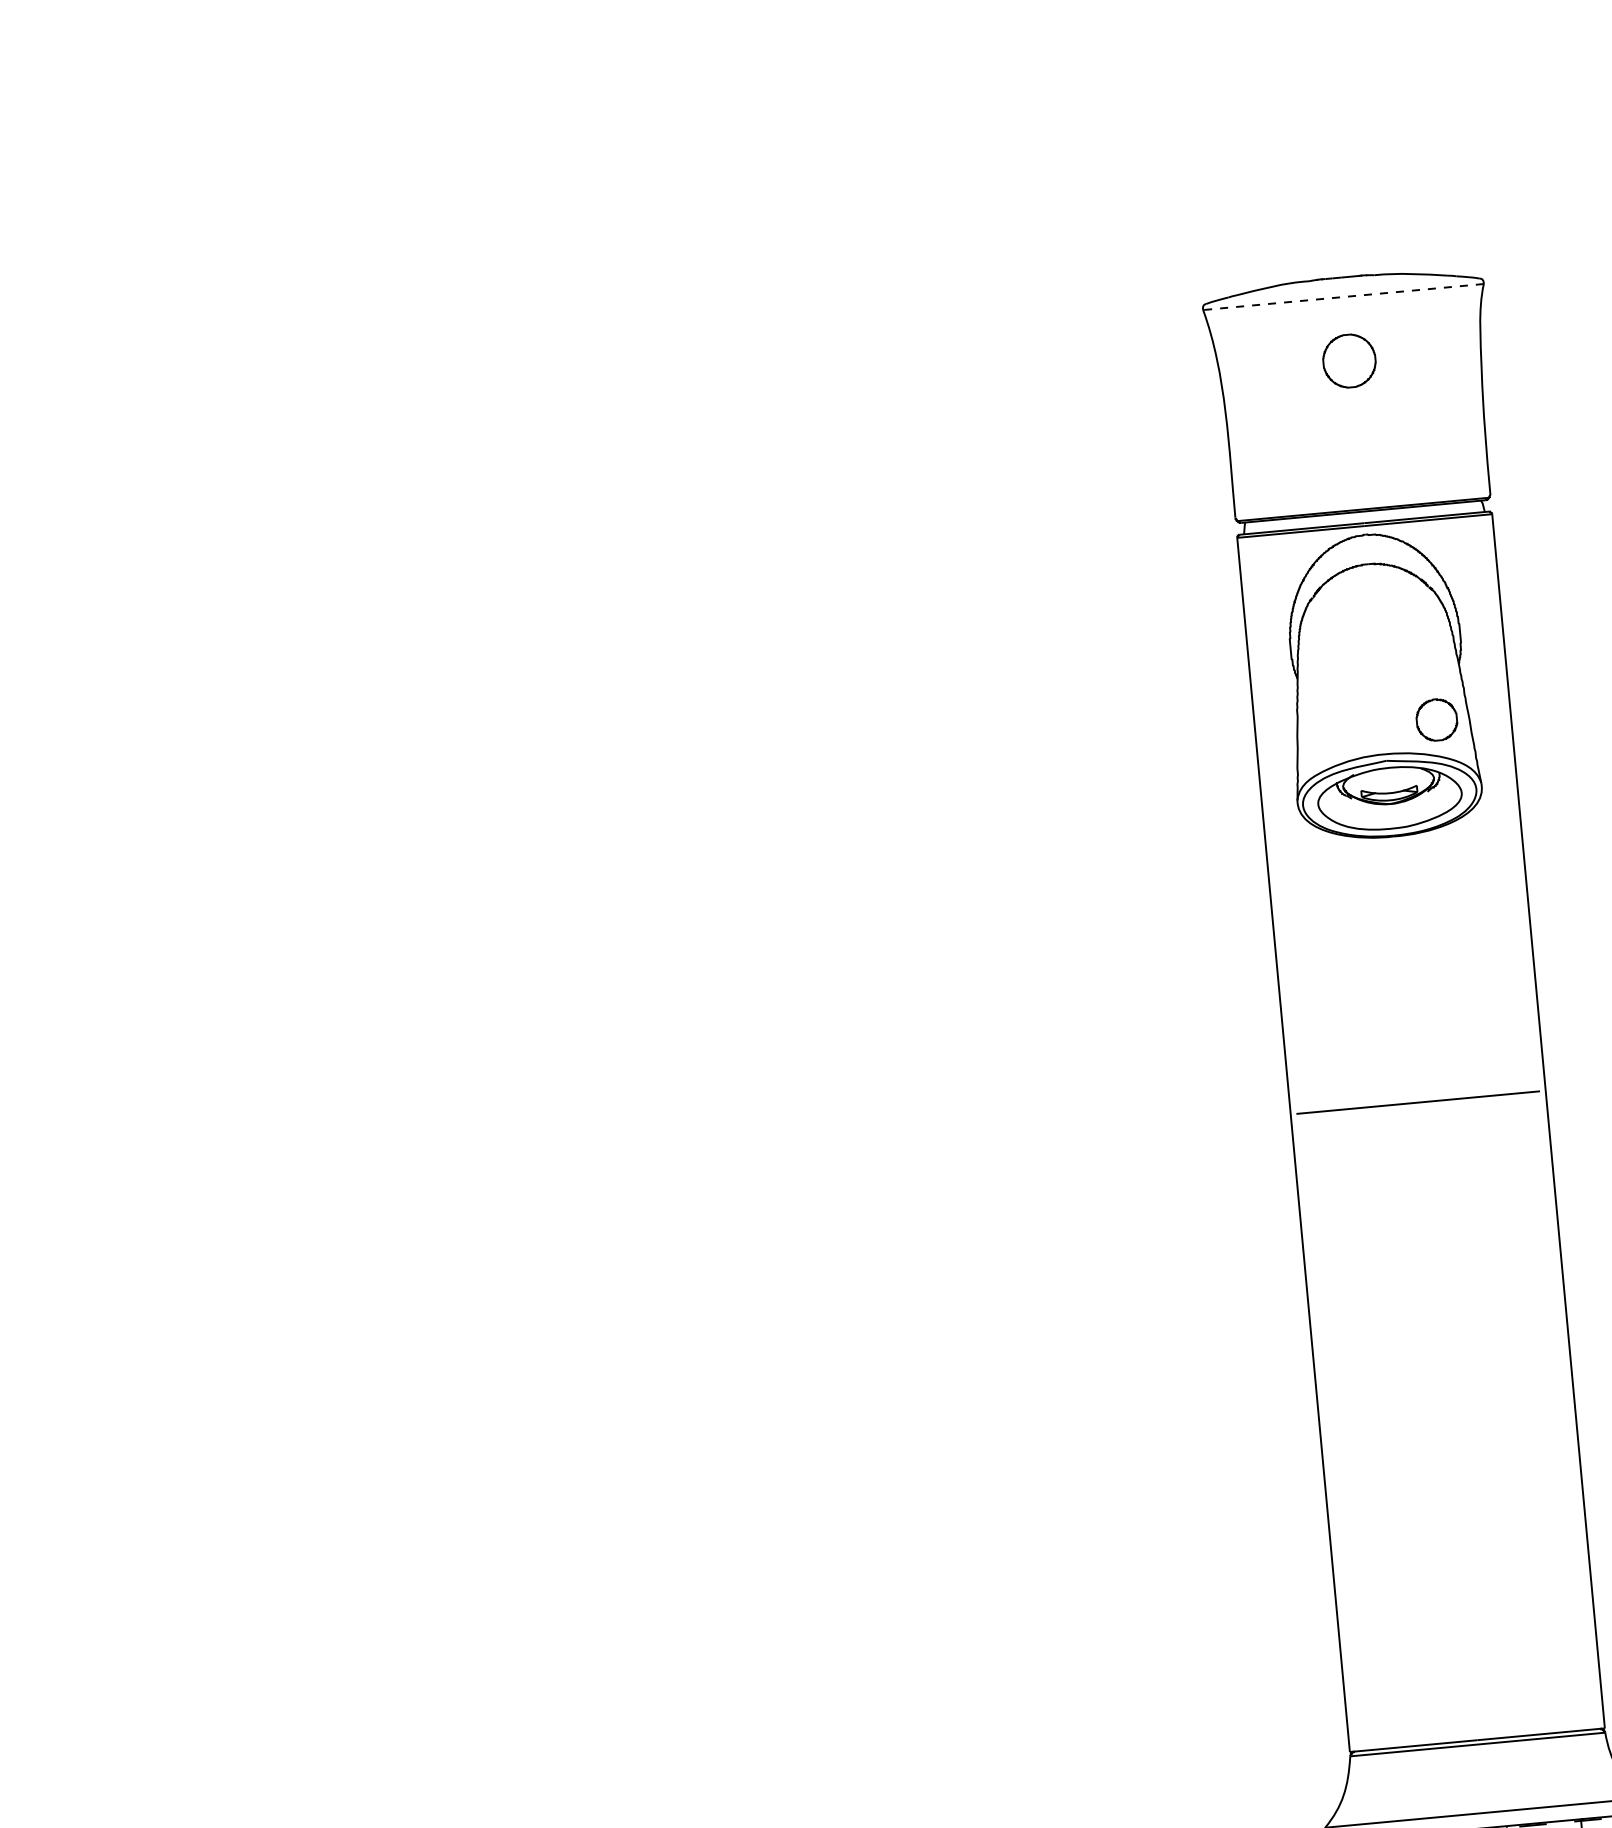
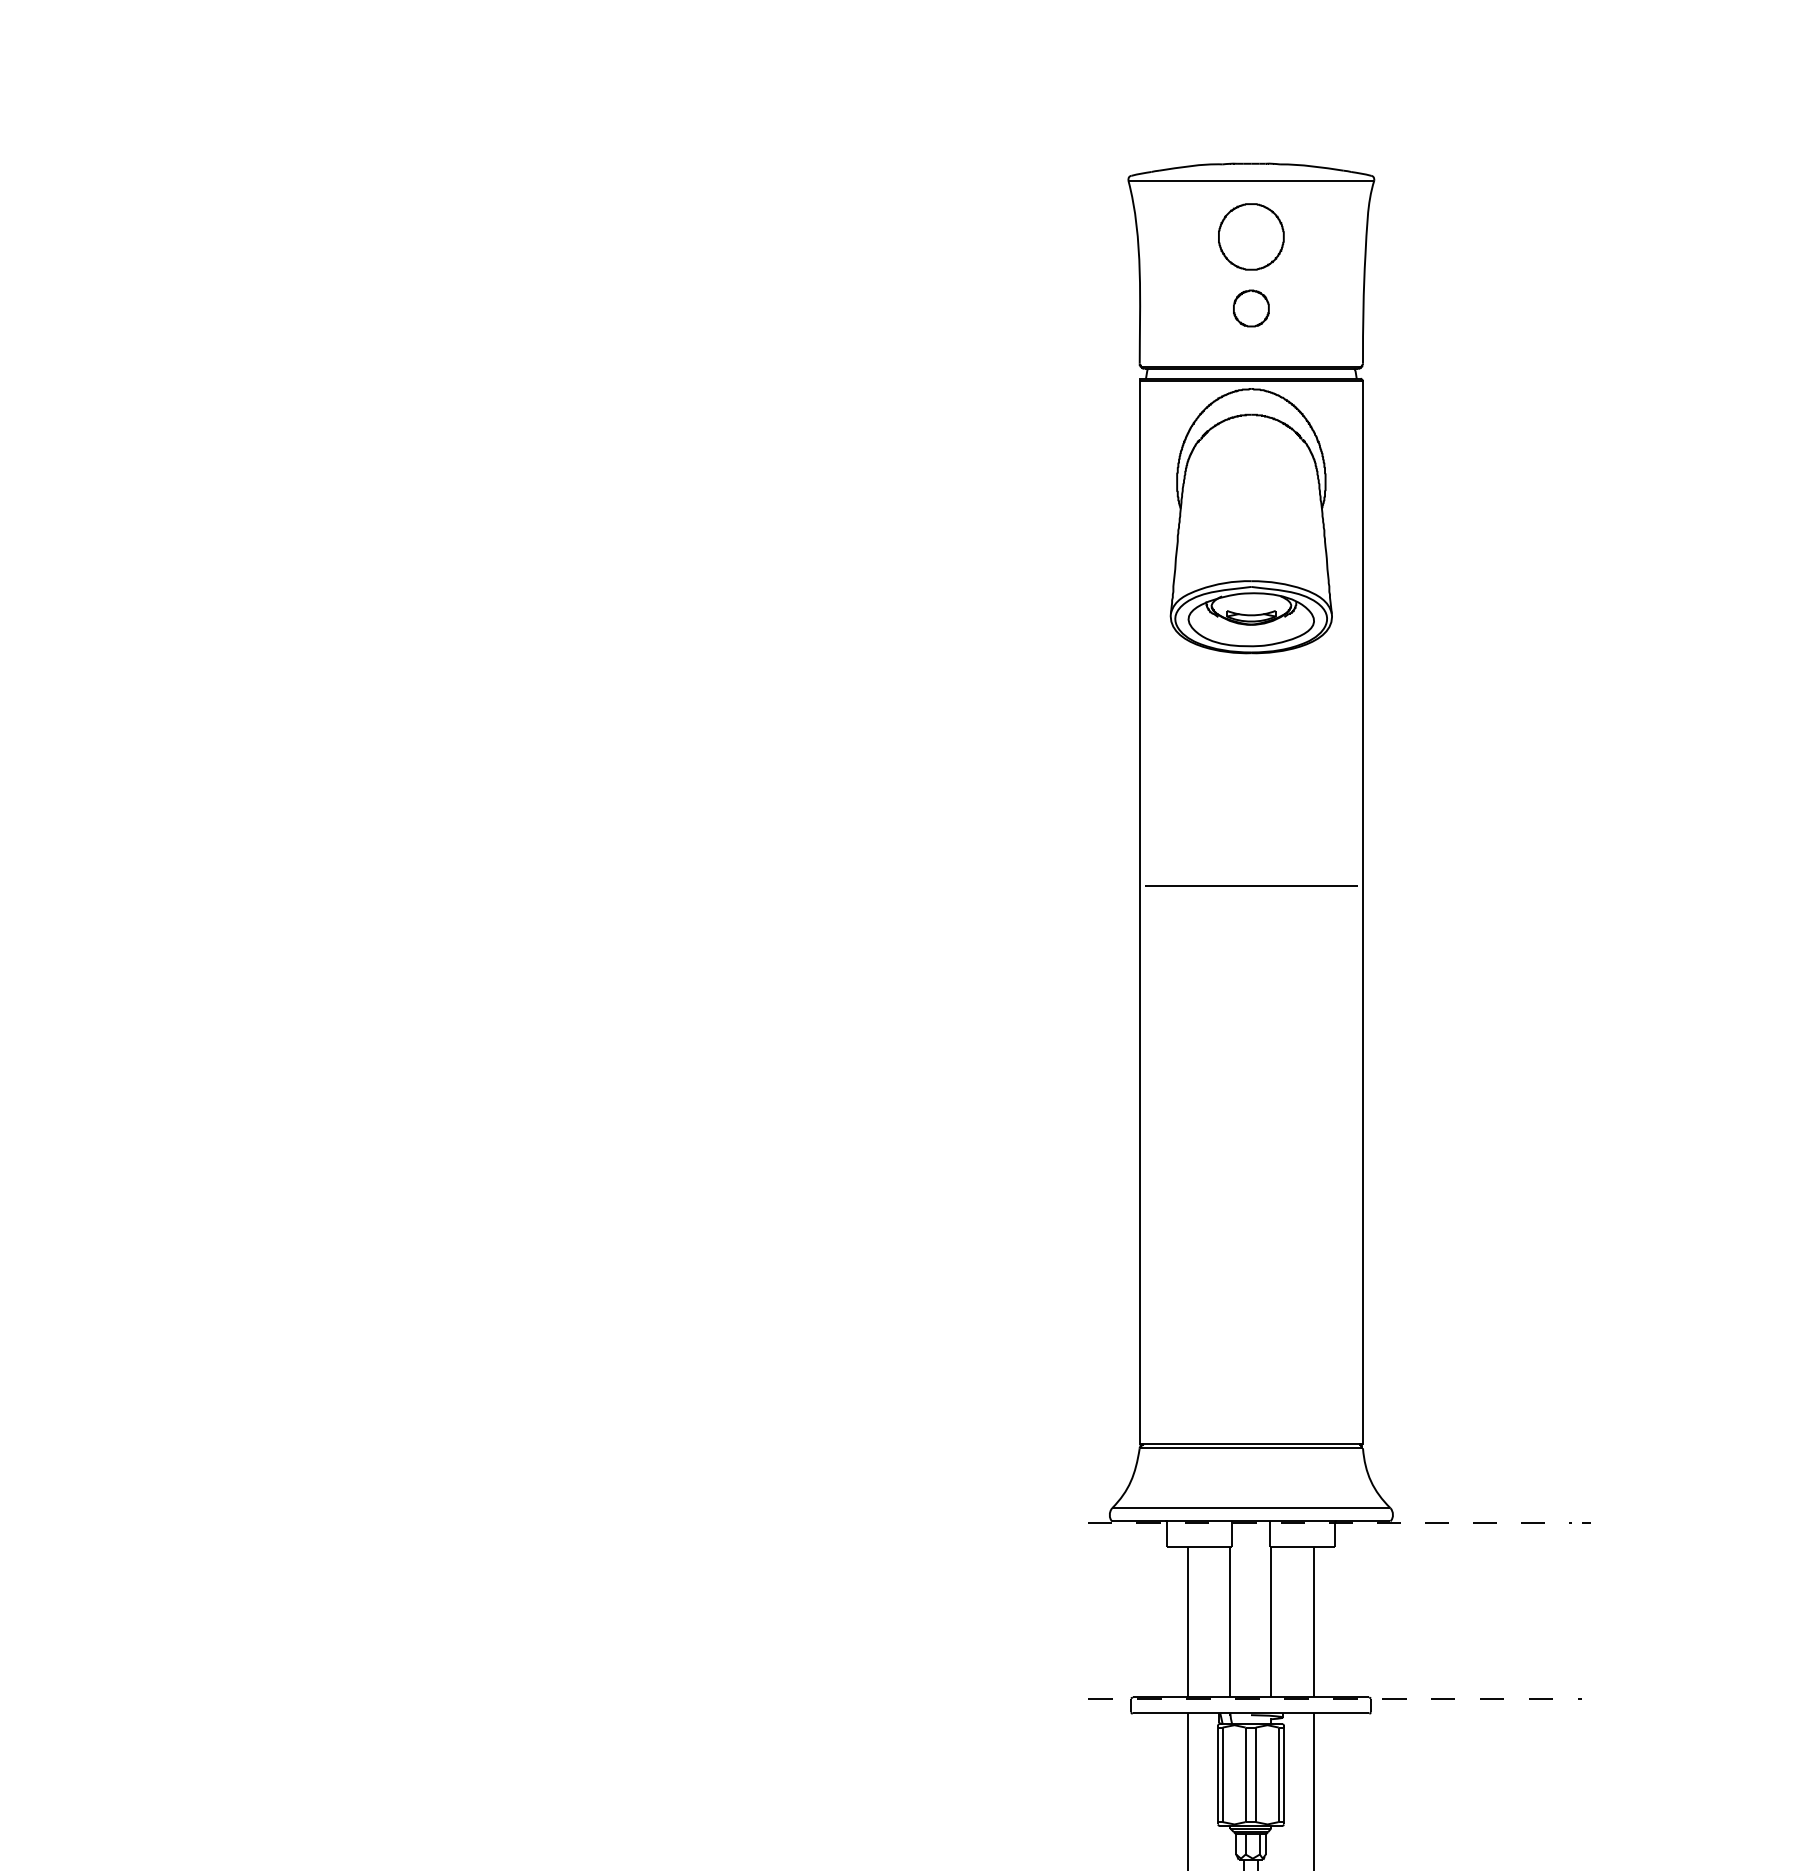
line: (1343, 296) -> (1251, 180), dashed -> solid
part: (1349, 360) -> (1251, 236), size x1.43
part: (1437, 719) -> (1251, 308), moved

